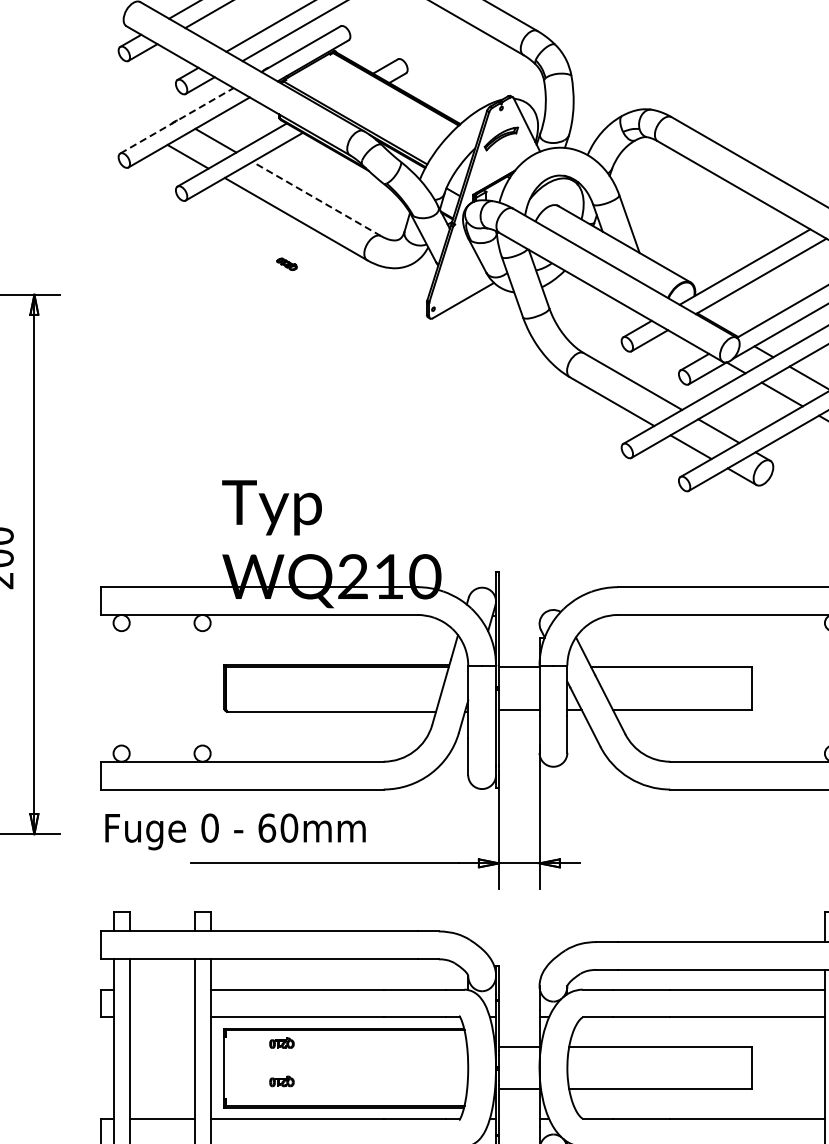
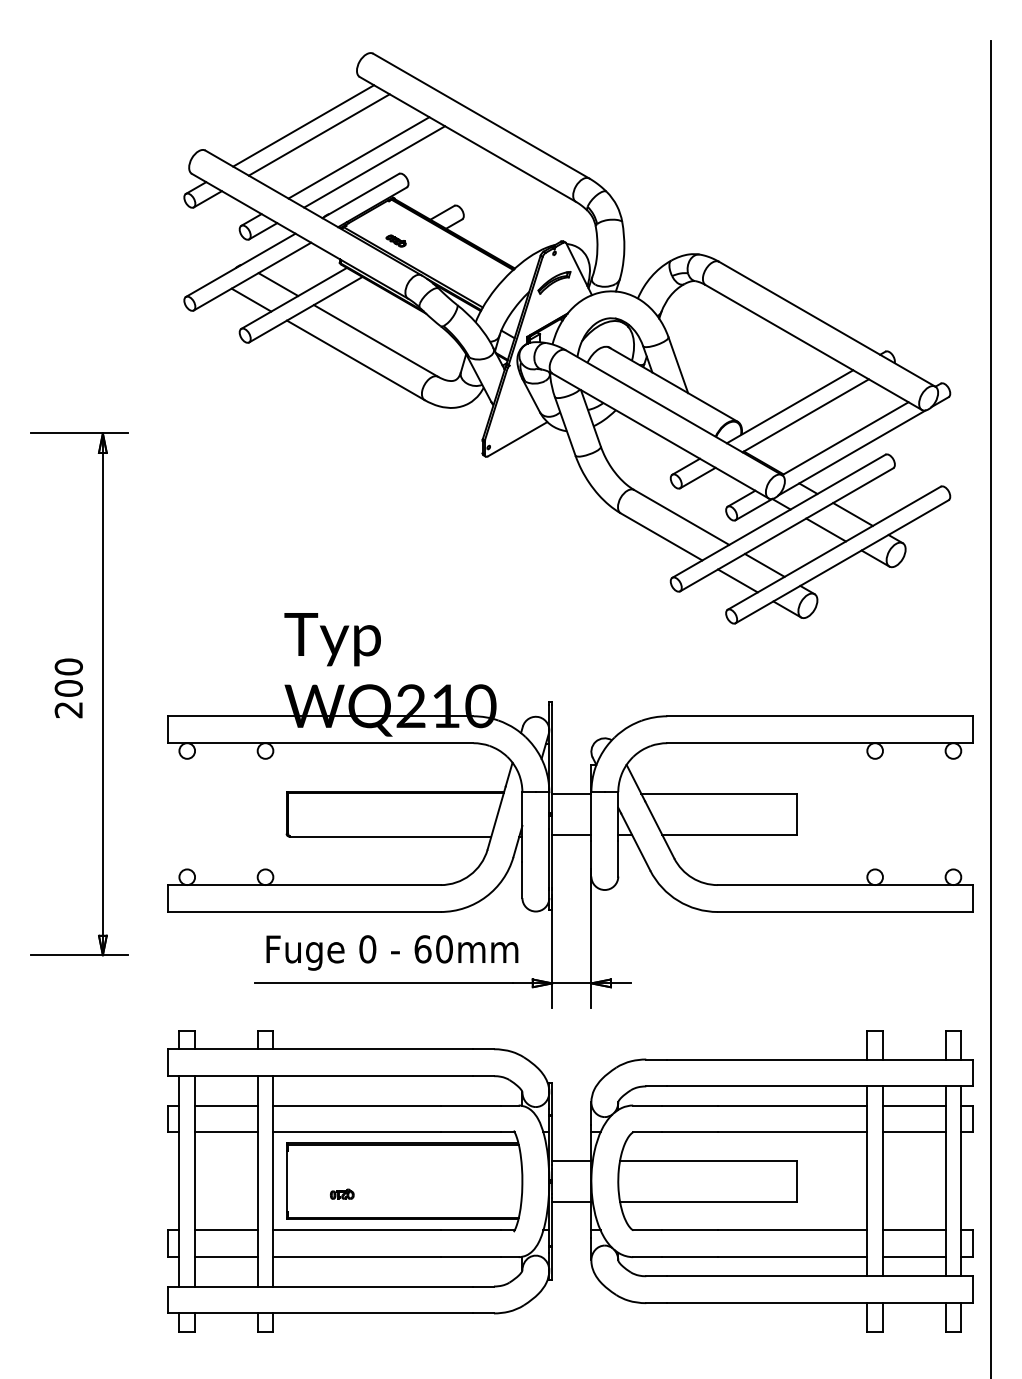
line: (177, 120) -> (241, 265), dashed -> solid
line: (317, 198) -> (376, 340), dashed -> solid
part: (286, 263) -> (395, 240), moved
text: (235, 831) -> (392, 952), moved
line: (162, 989) -> (226, 1105), added
line: (162, 1017) -> (226, 1132), added
part: (282, 1042) -> (342, 1156), removed

